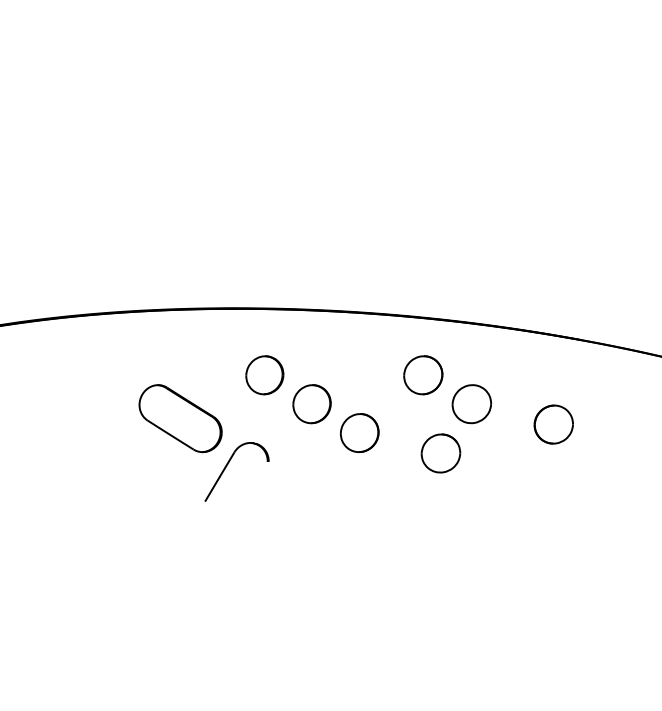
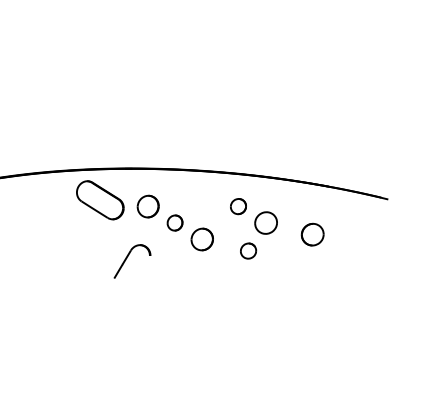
part: (423, 375) -> (238, 206), size x0.7
part: (310, 403) -> (174, 222), size x0.7
part: (180, 418) -> (100, 200), moved
part: (440, 452) -> (248, 250), size x0.7

